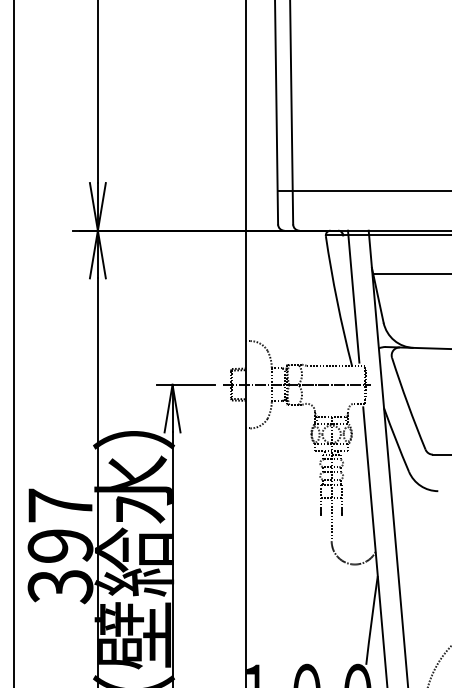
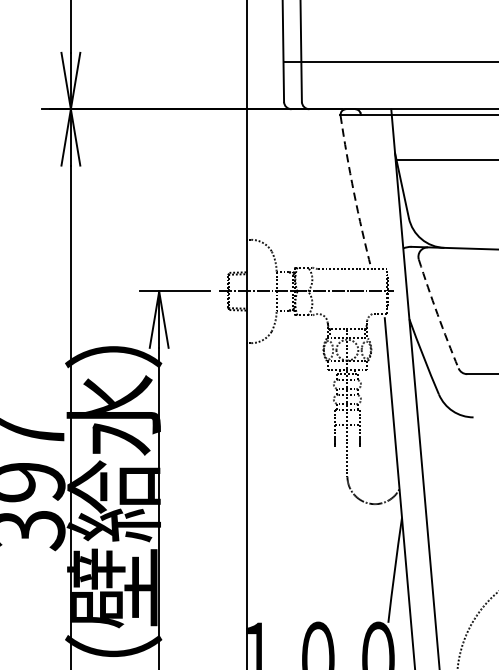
line: (353, 296) -> (373, 187), removed
arc: (337, 301) -> (354, 192), solid -> dashed
arc: (407, 404) -> (437, 314), solid -> dashed

